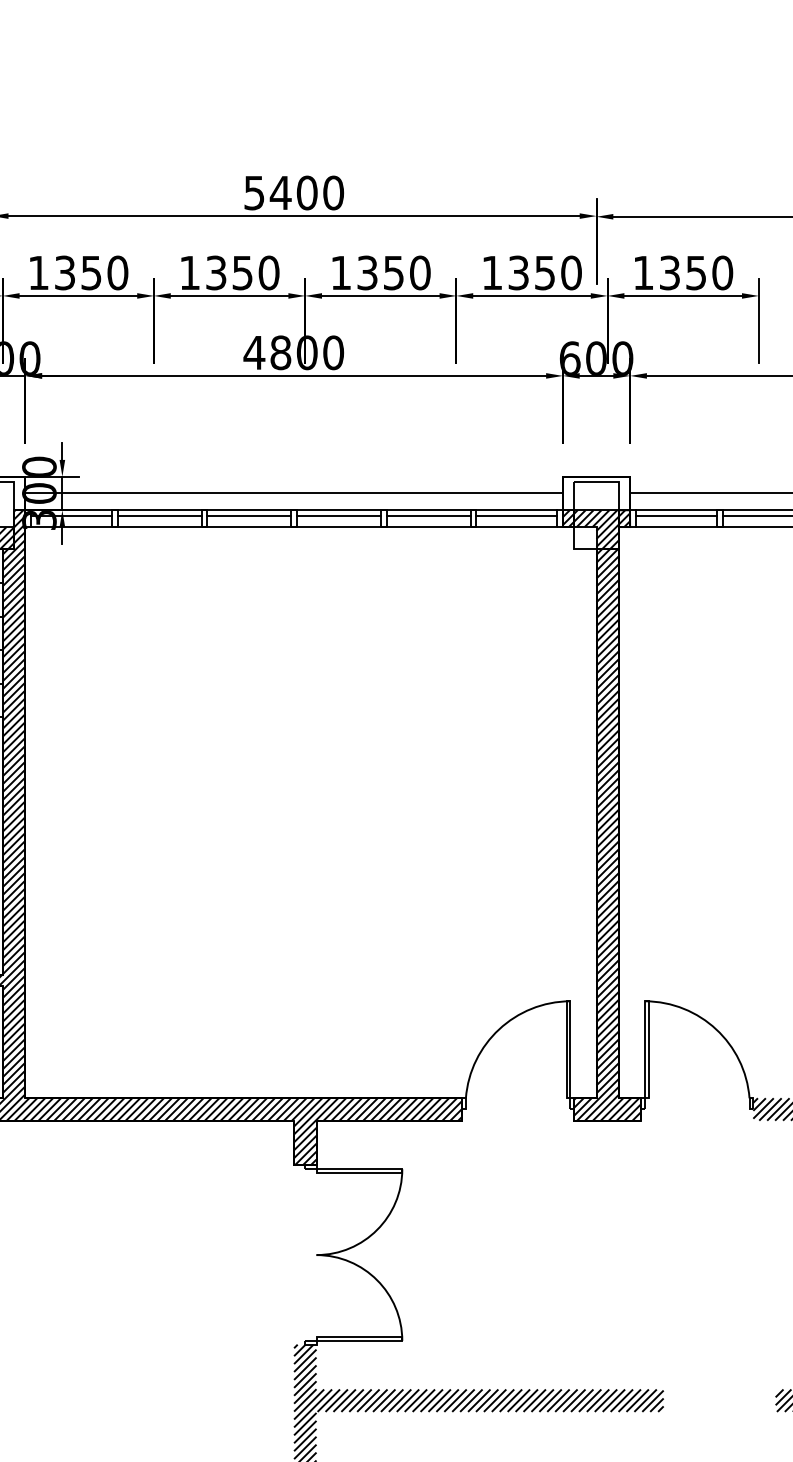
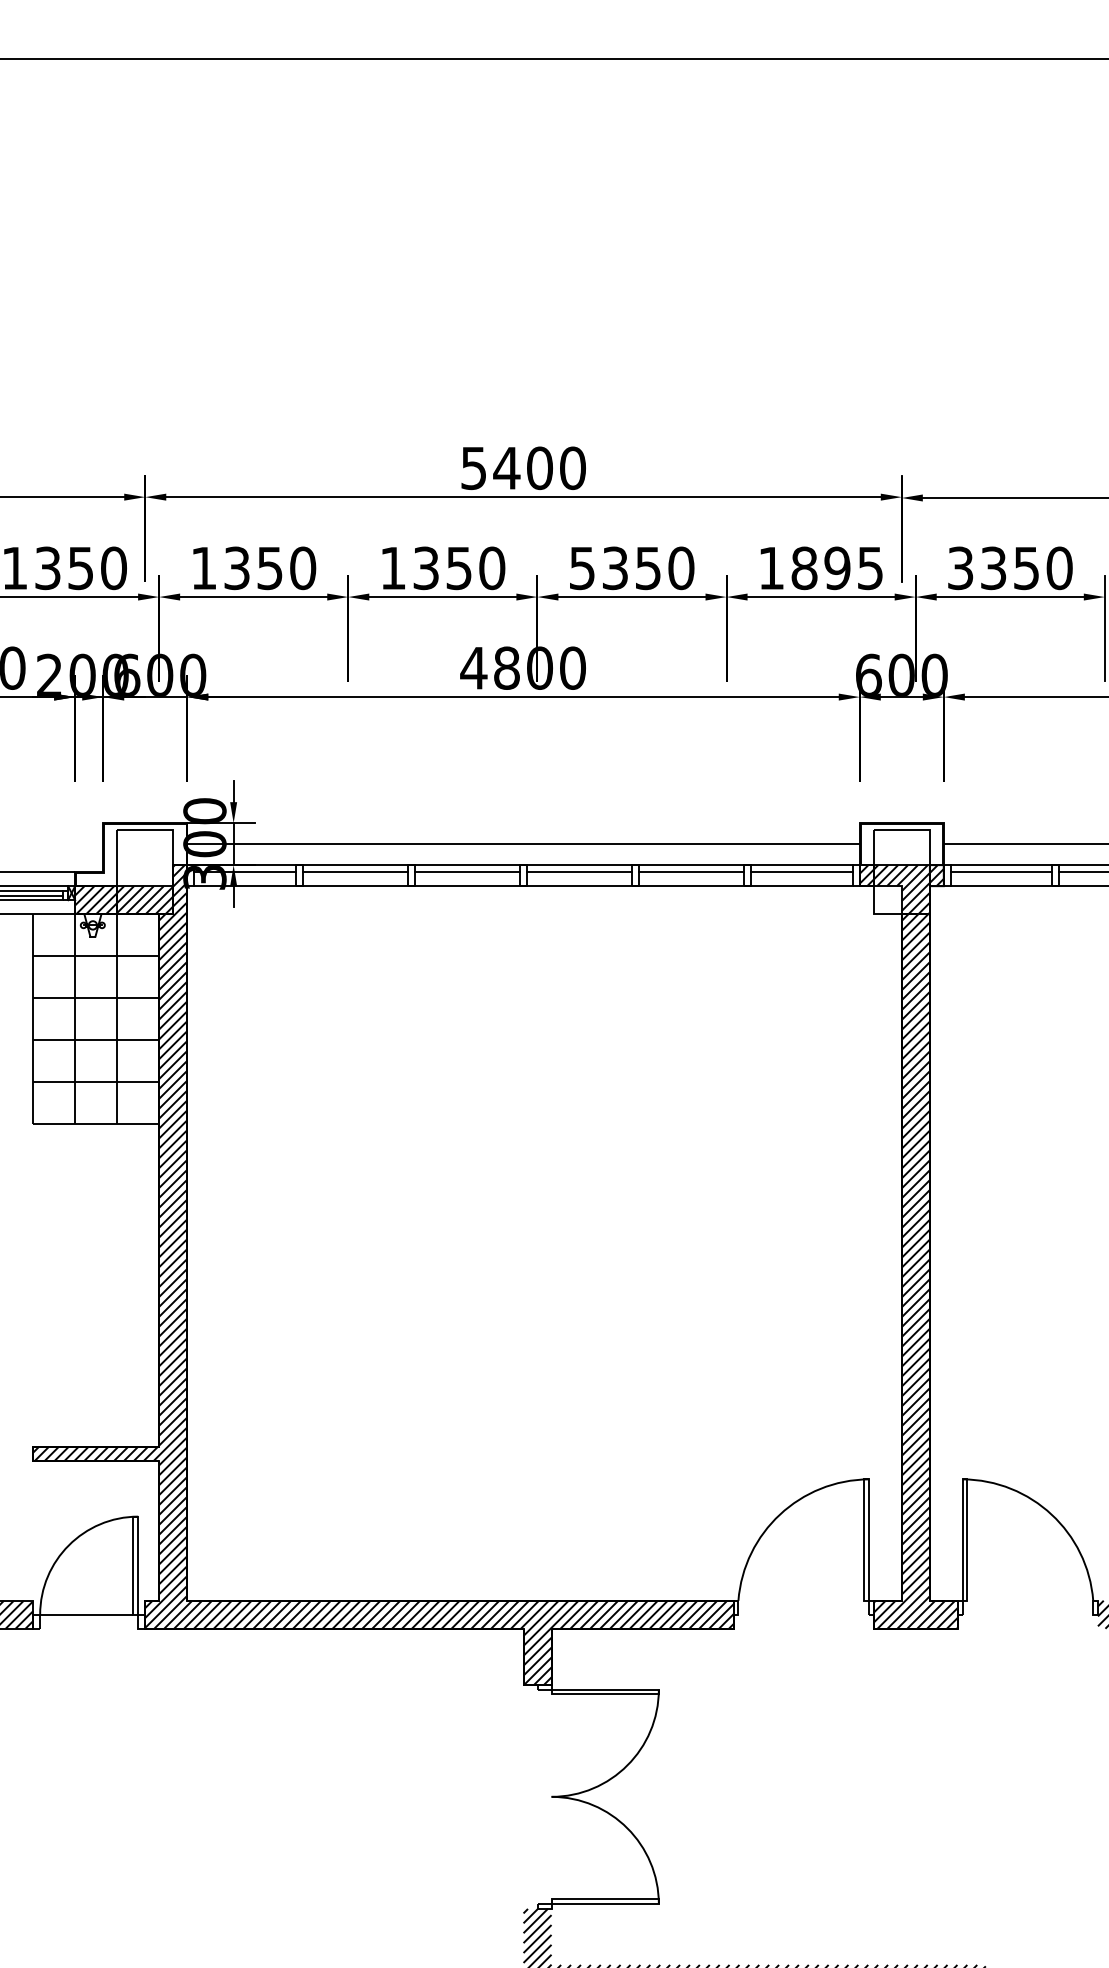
text: (341, 273) -> (582, 568), 1350 -> 5350
text: (545, 273) -> (837, 568), 1350 -> 1895
text: (643, 273) -> (960, 568), 1350 -> 3350

